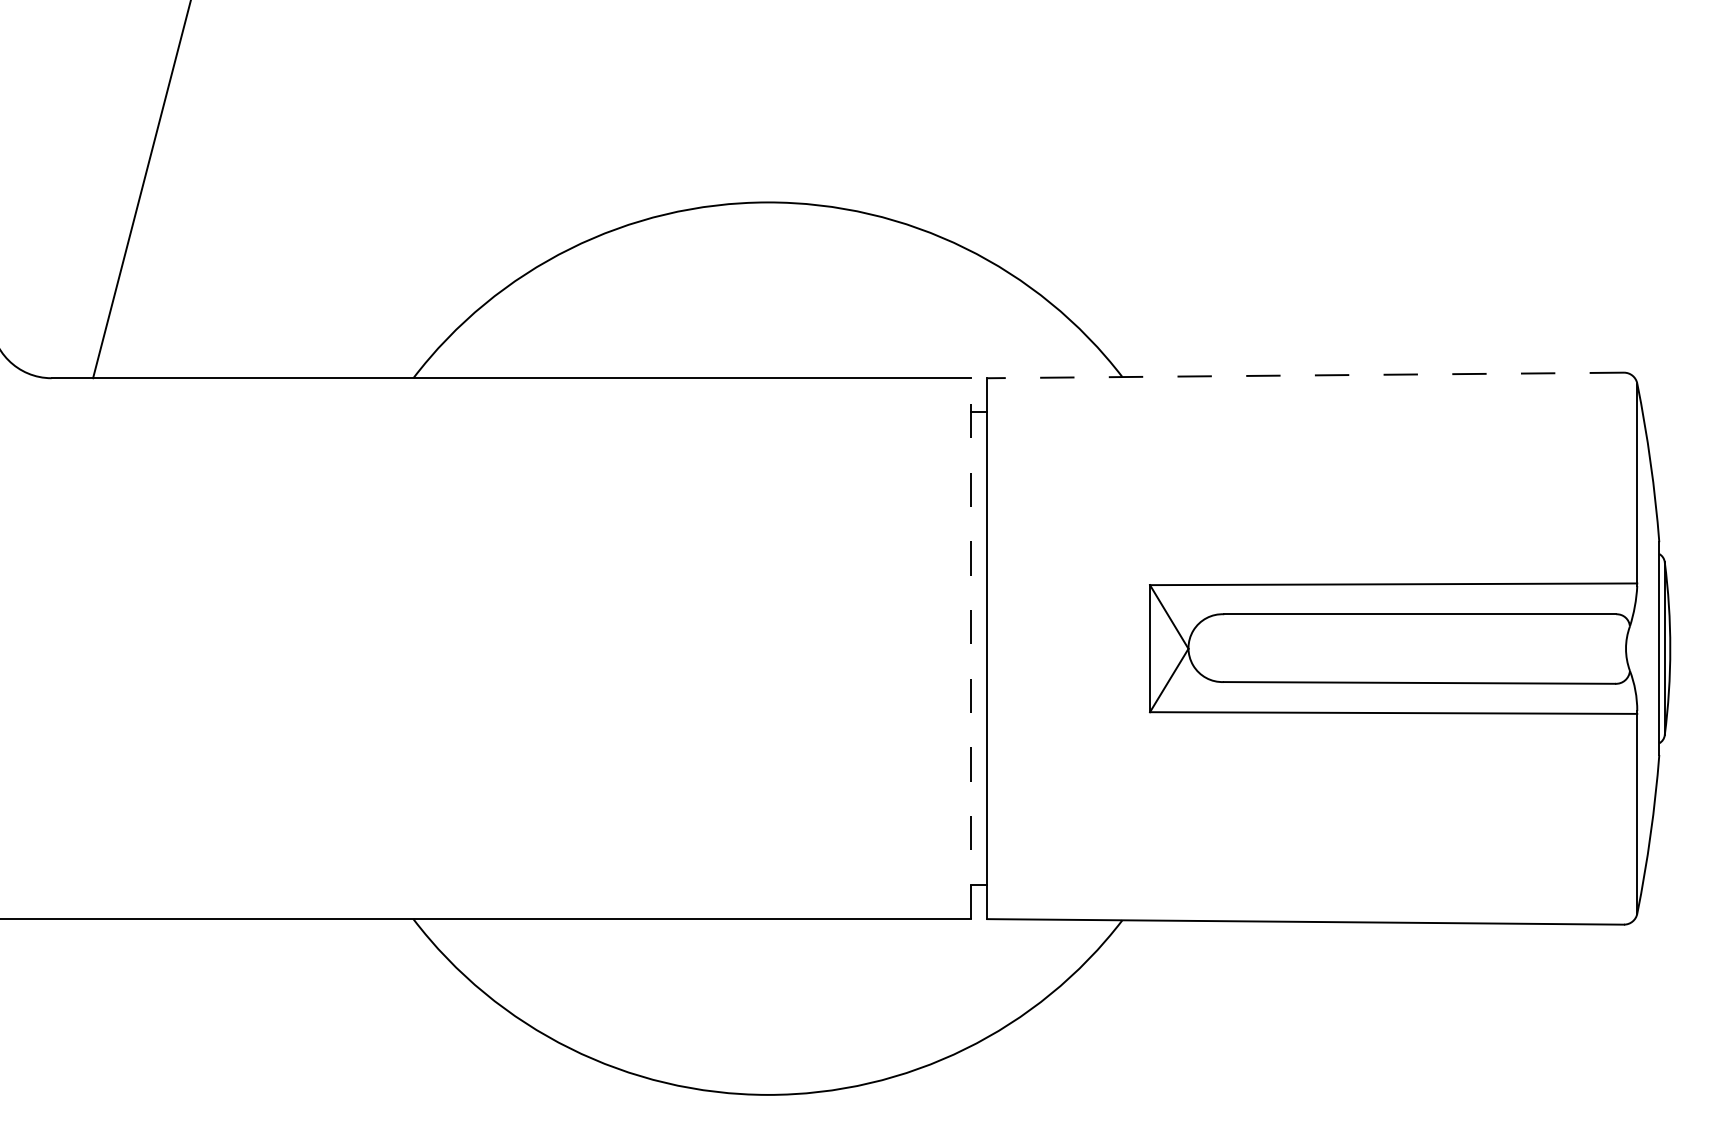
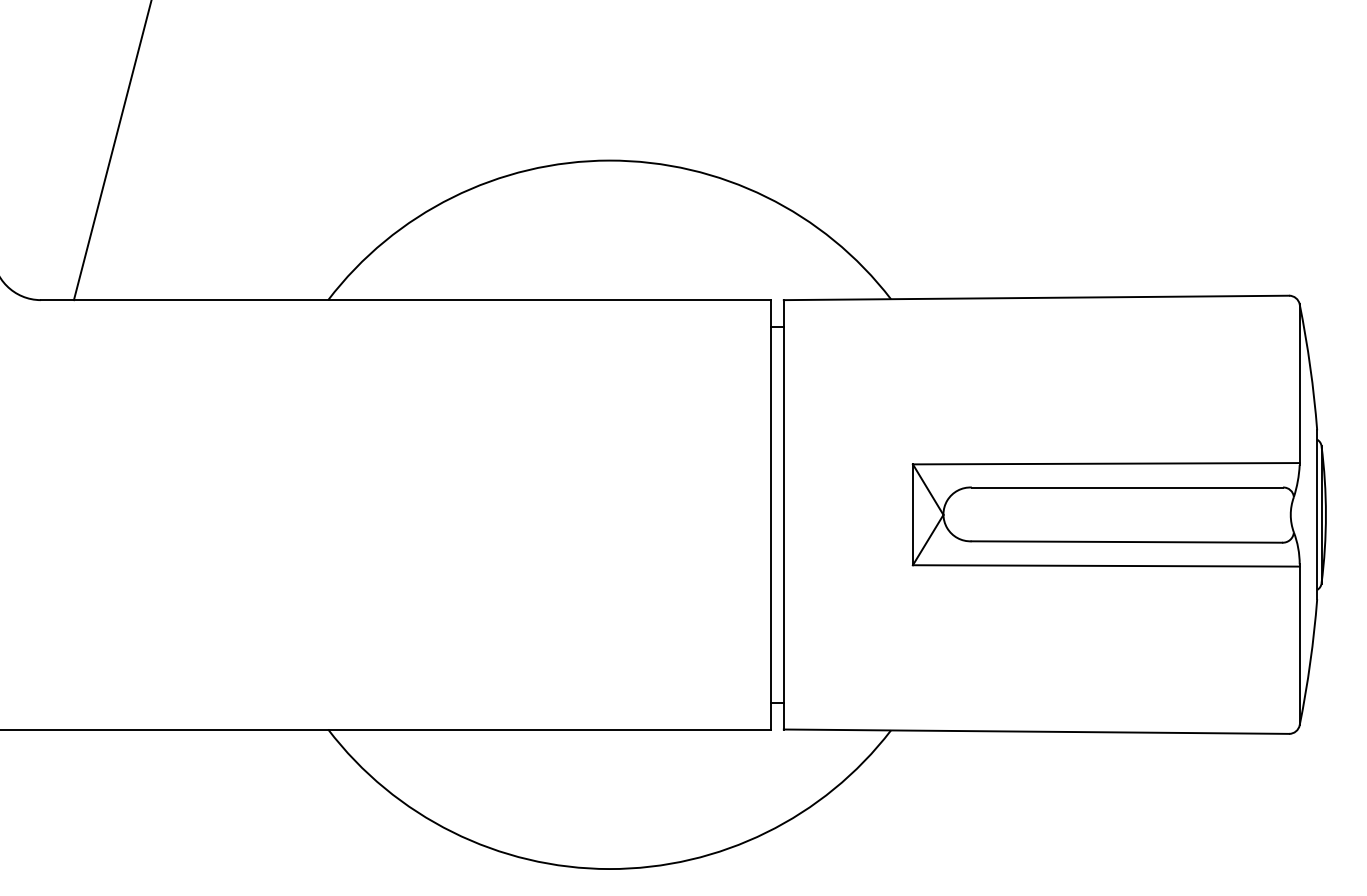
line: (1305, 375) -> (1036, 297), dashed -> solid
line: (971, 648) -> (771, 514), dashed -> solid

